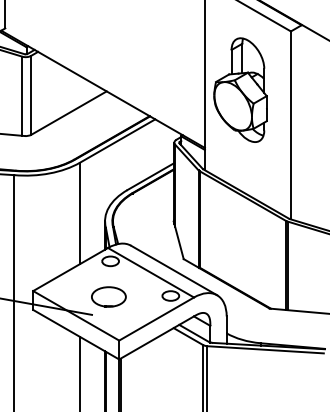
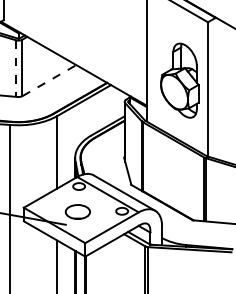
part: (240, 89) -> (179, 80), moved
line: (22, 96) -> (16, 68), solid -> dashed
line: (69, 112) -> (49, 80), solid -> dashed

